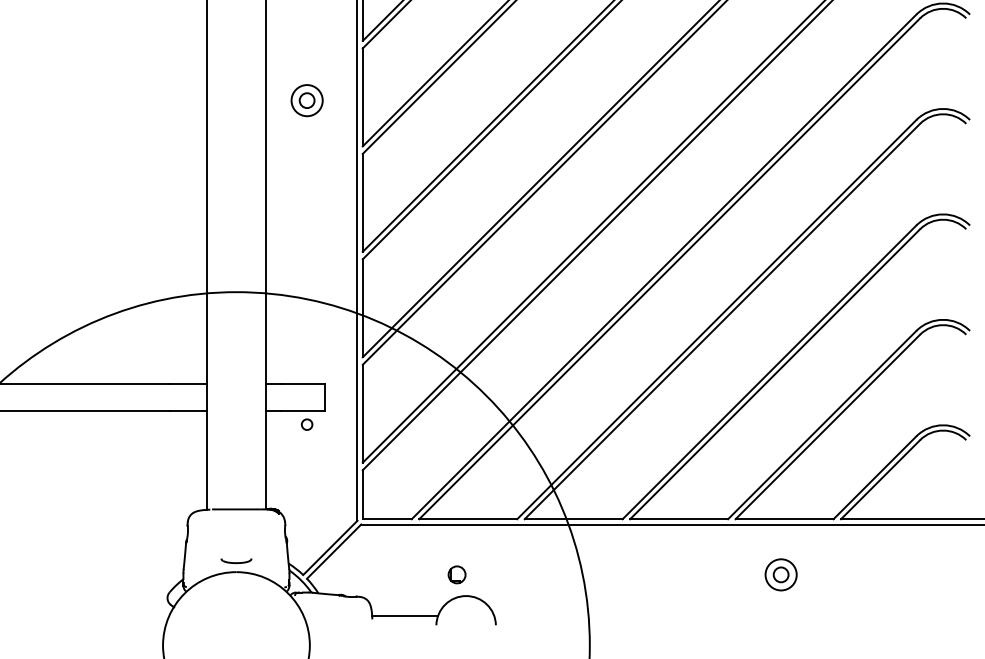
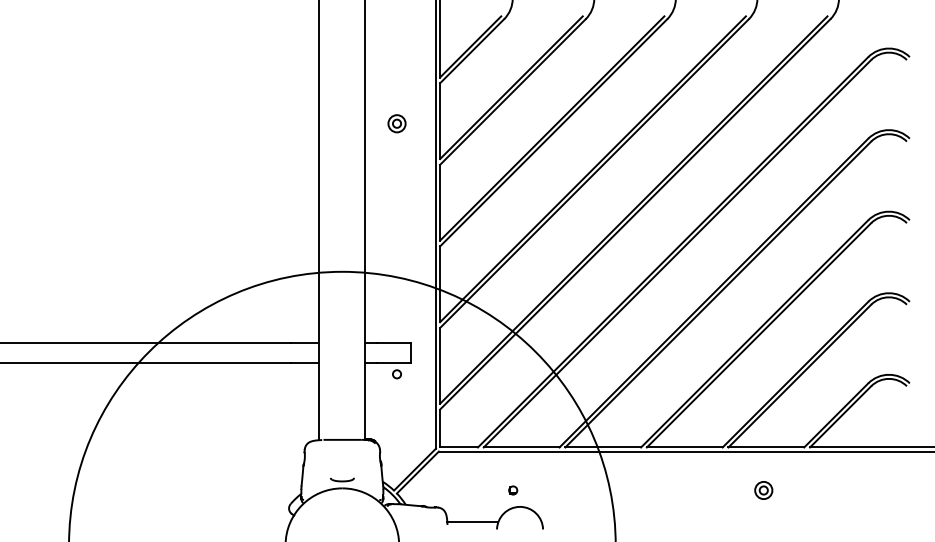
part: (306, 100) -> (396, 123), size x0.71
part: (457, 574) -> (513, 490), size x0.62
part: (780, 574) -> (763, 490), size x0.71

